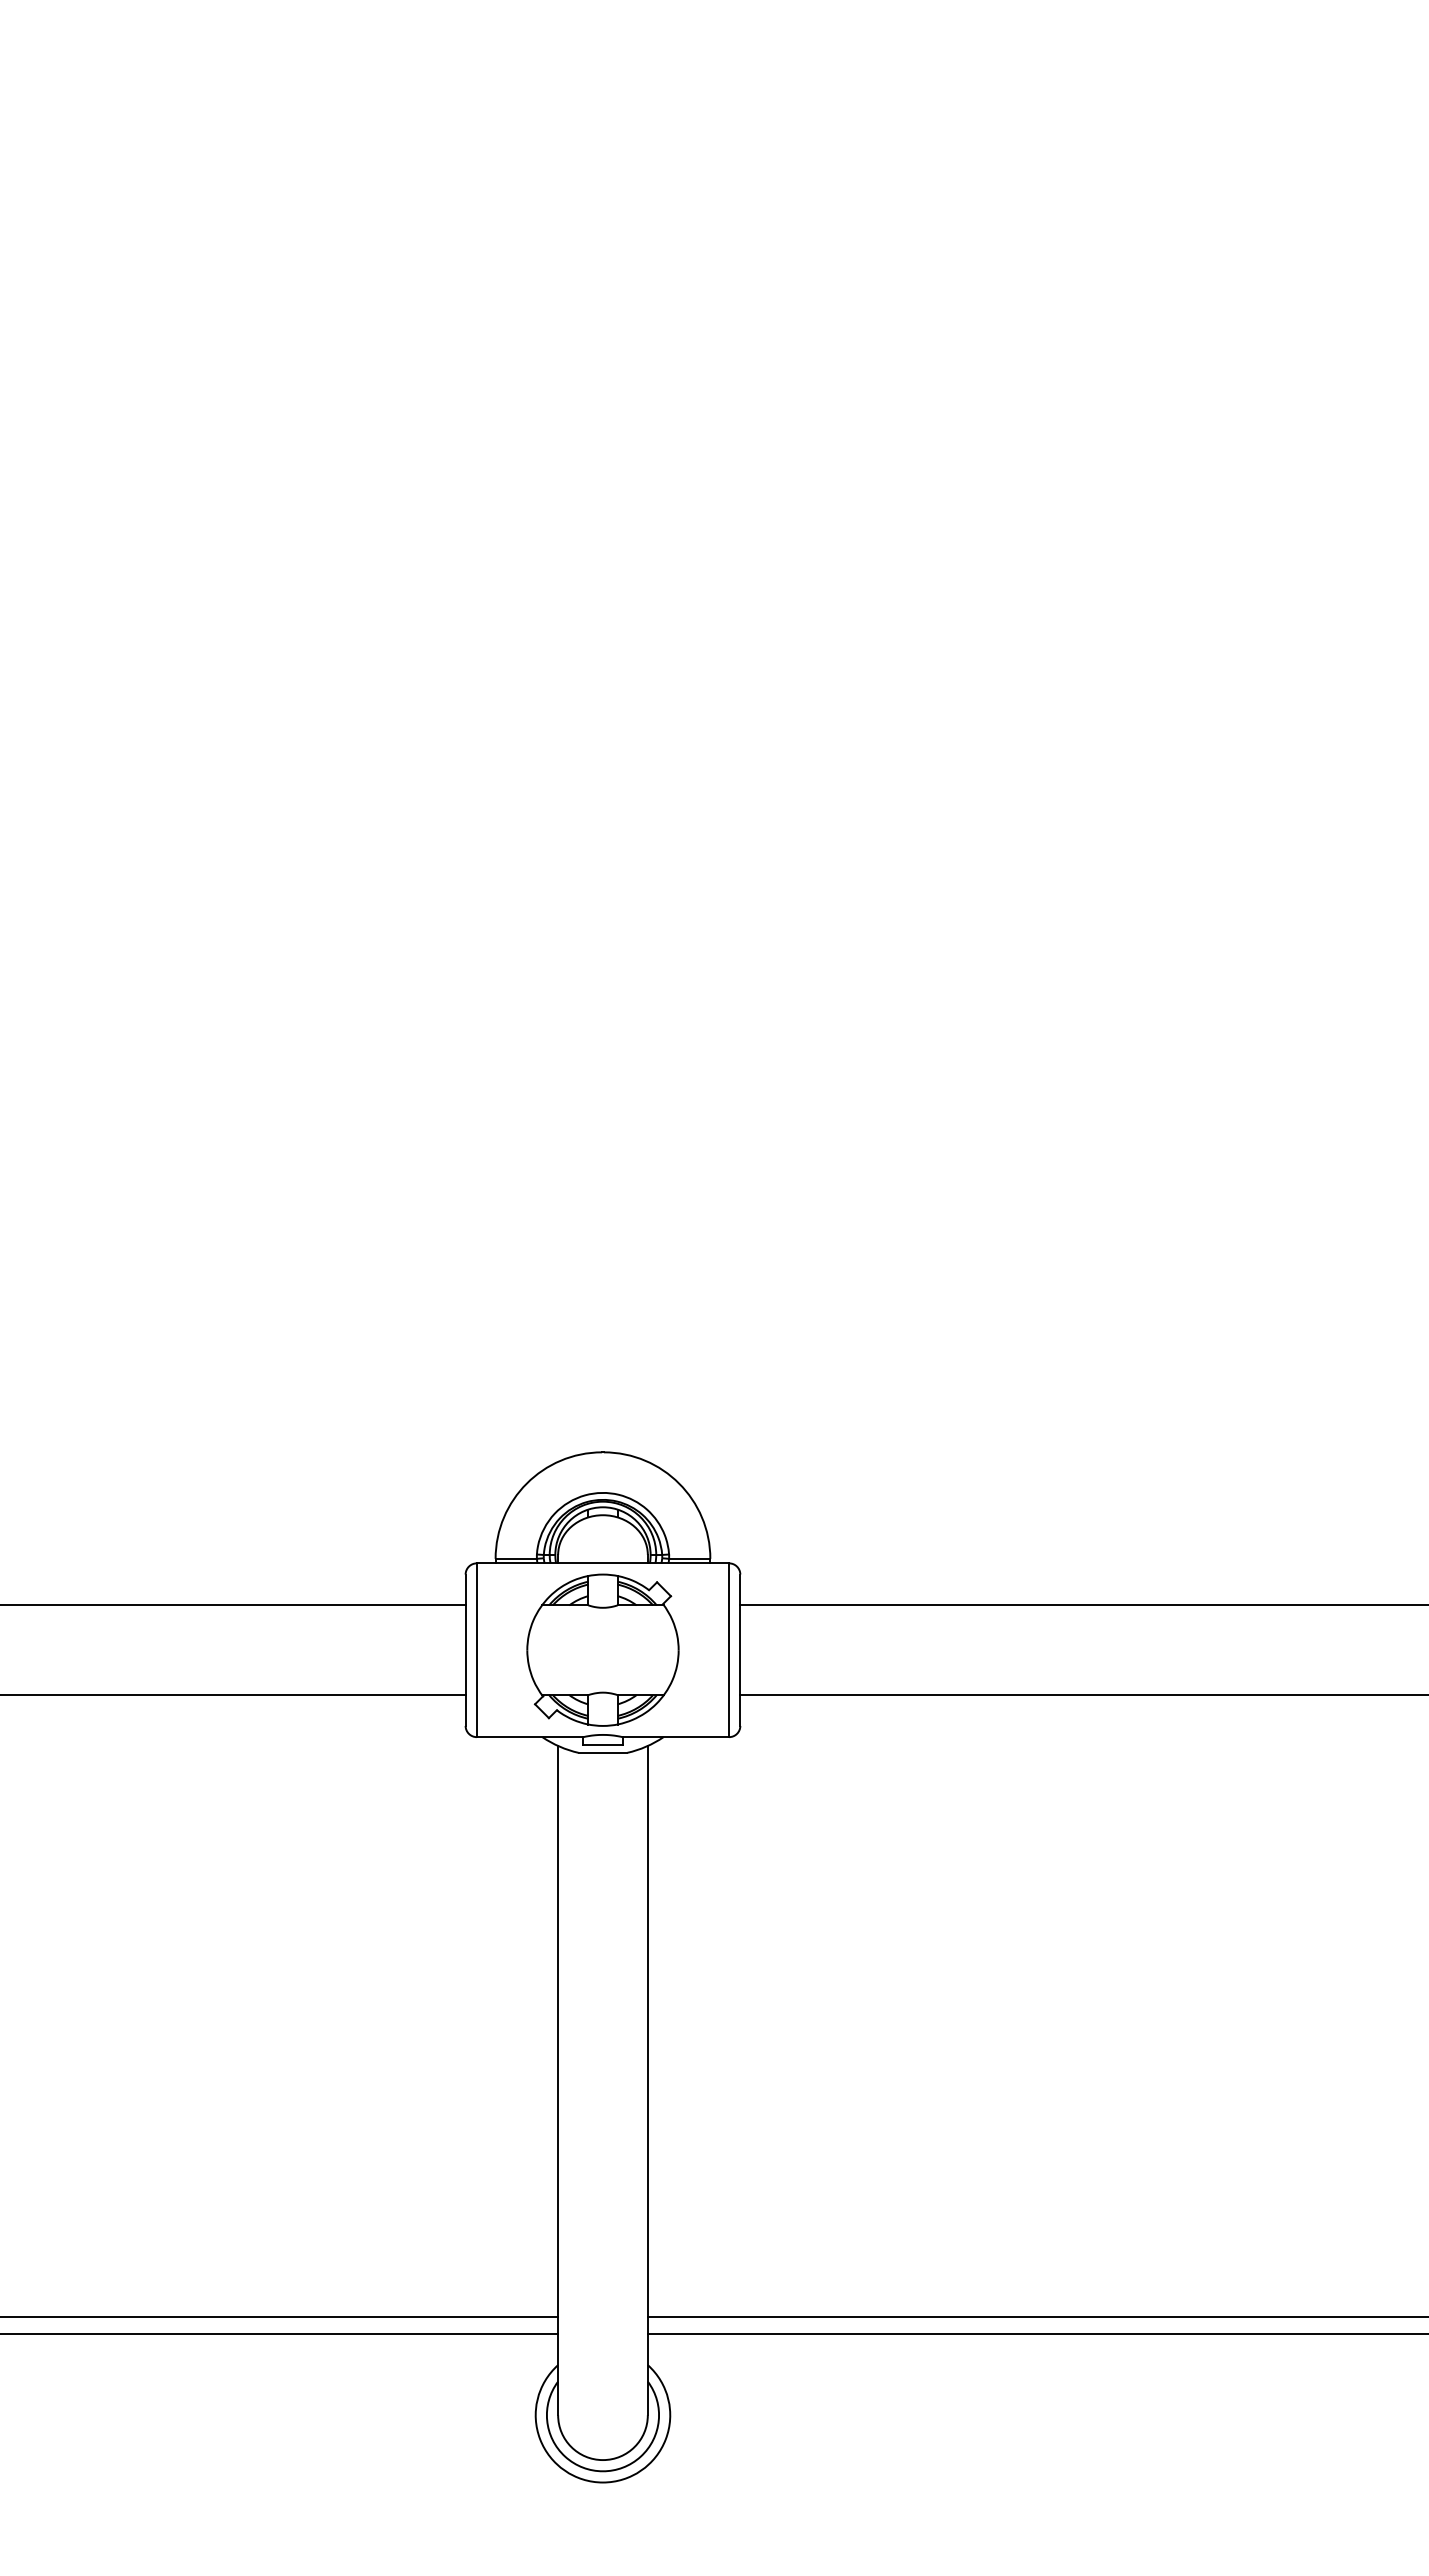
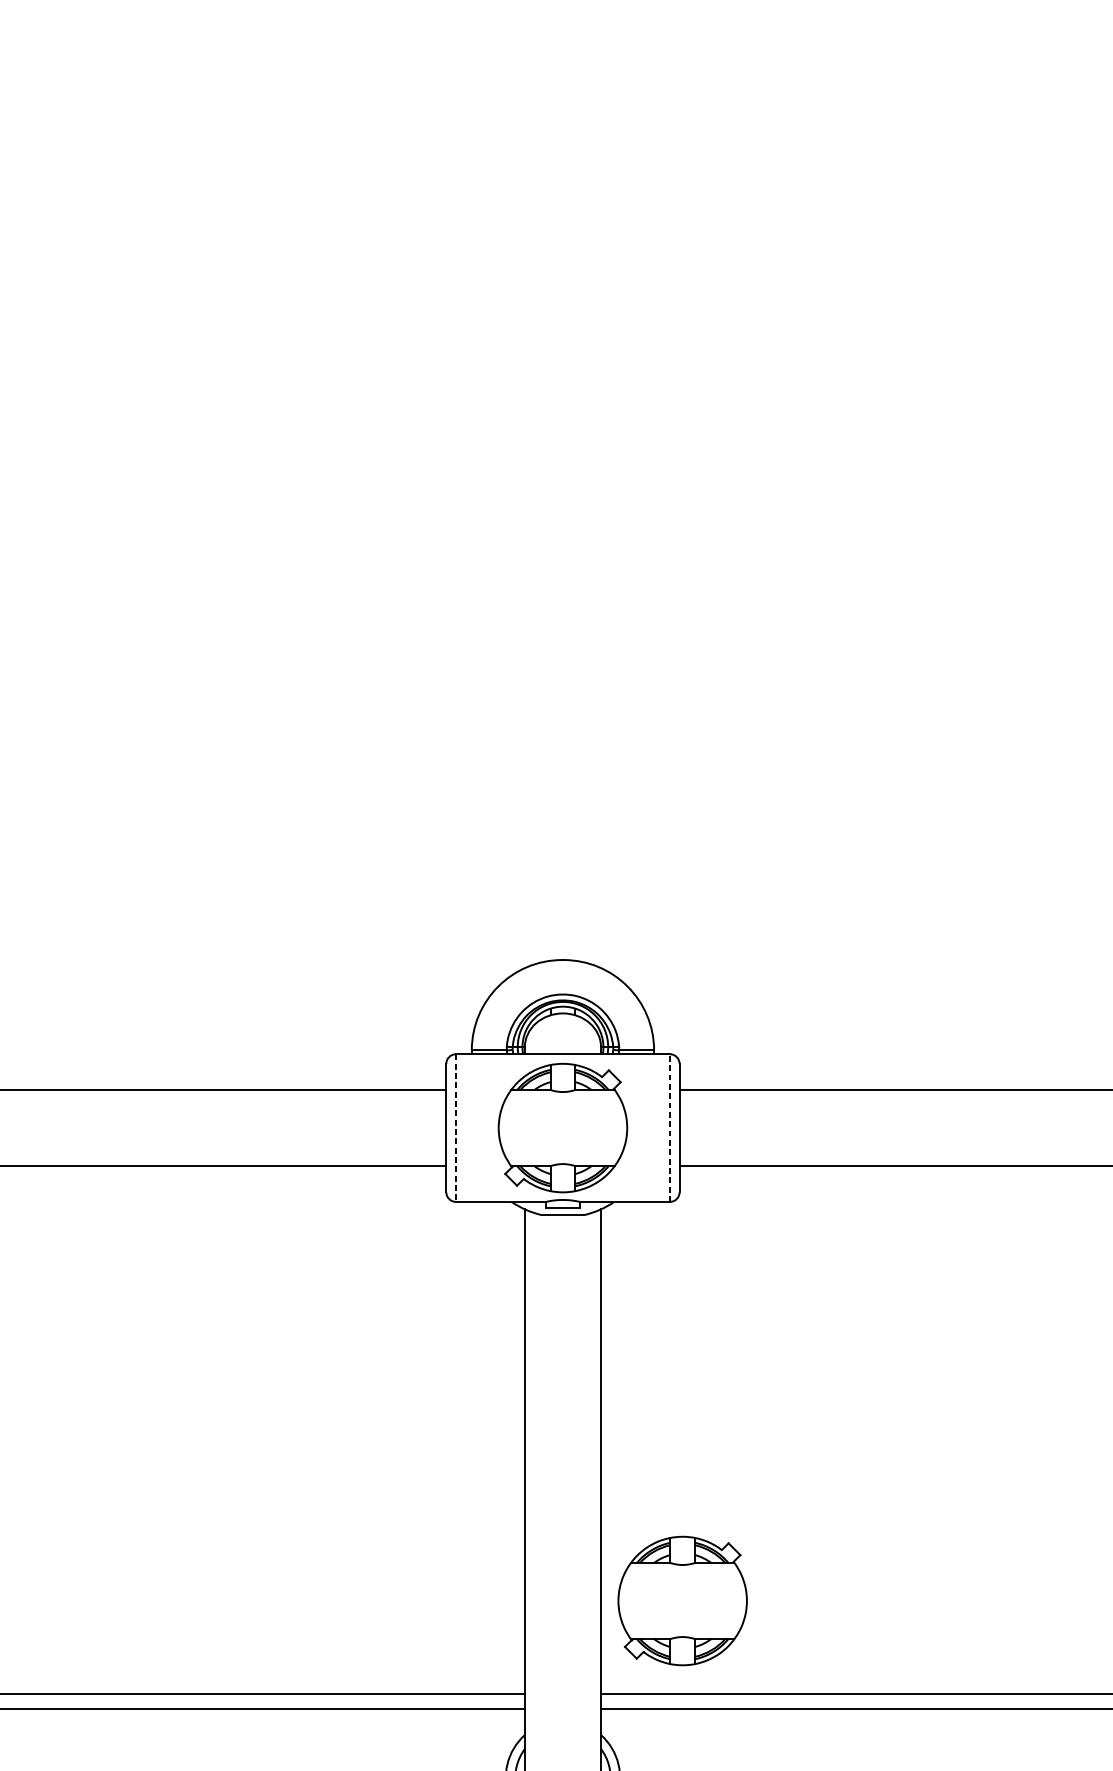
line: (476, 1650) -> (455, 1128), solid -> dashed
line: (729, 1650) -> (670, 1128), solid -> dashed
part: (743, 2206) -> (682, 1600), added

